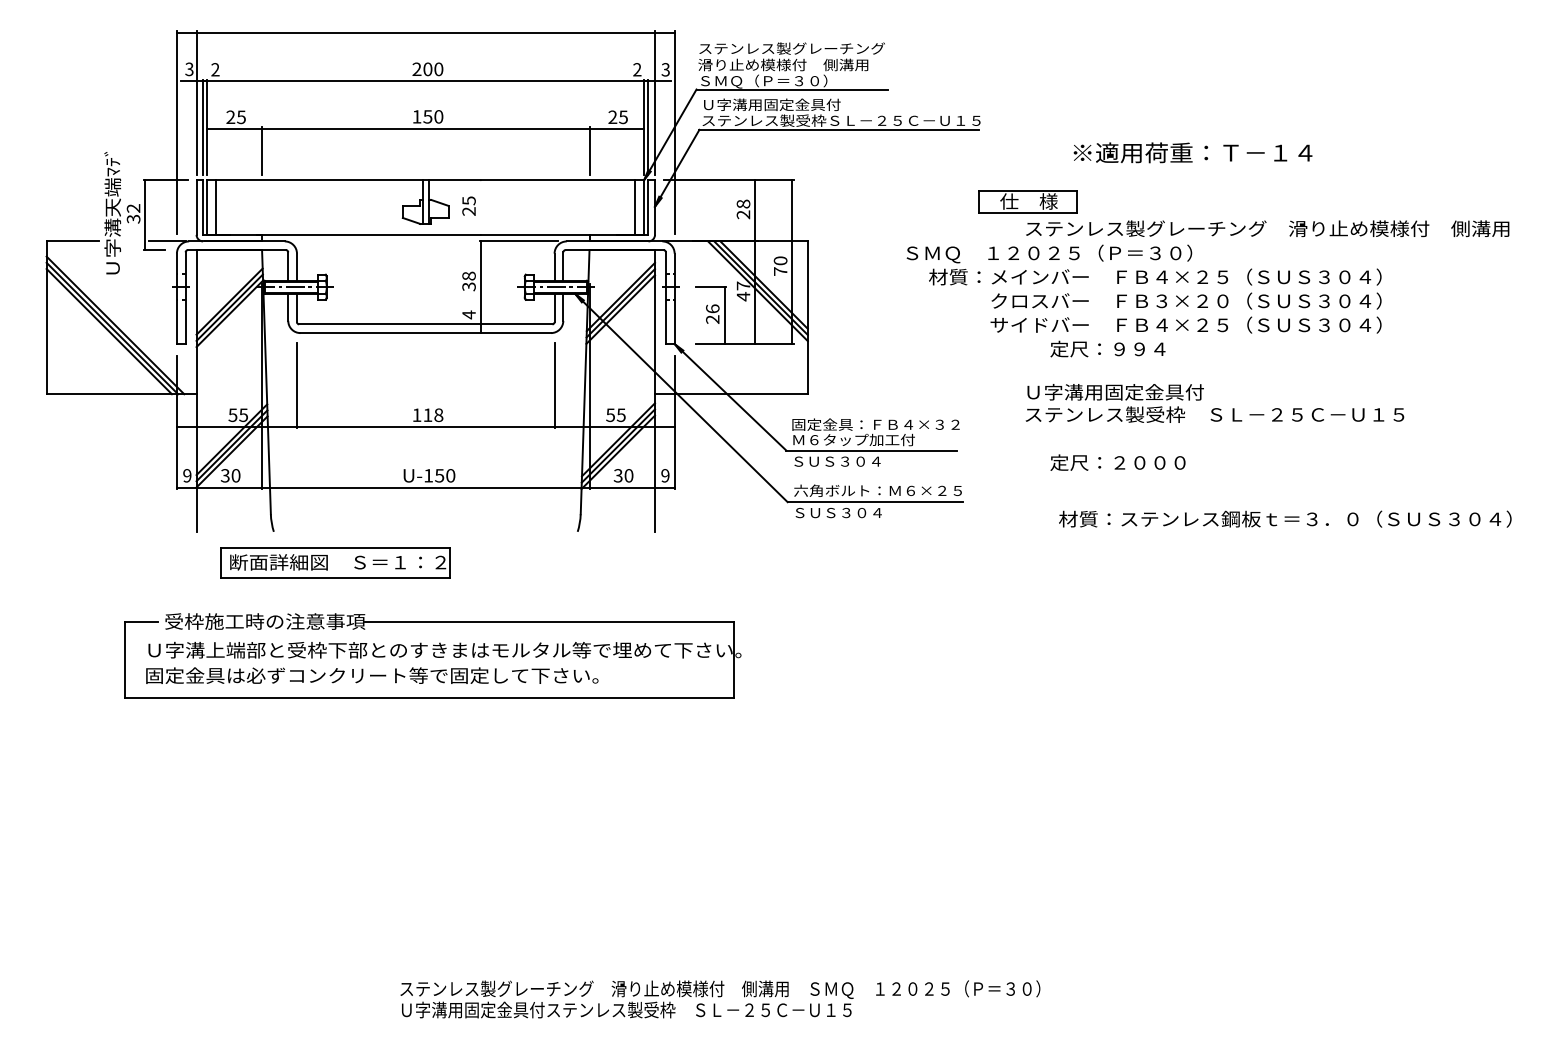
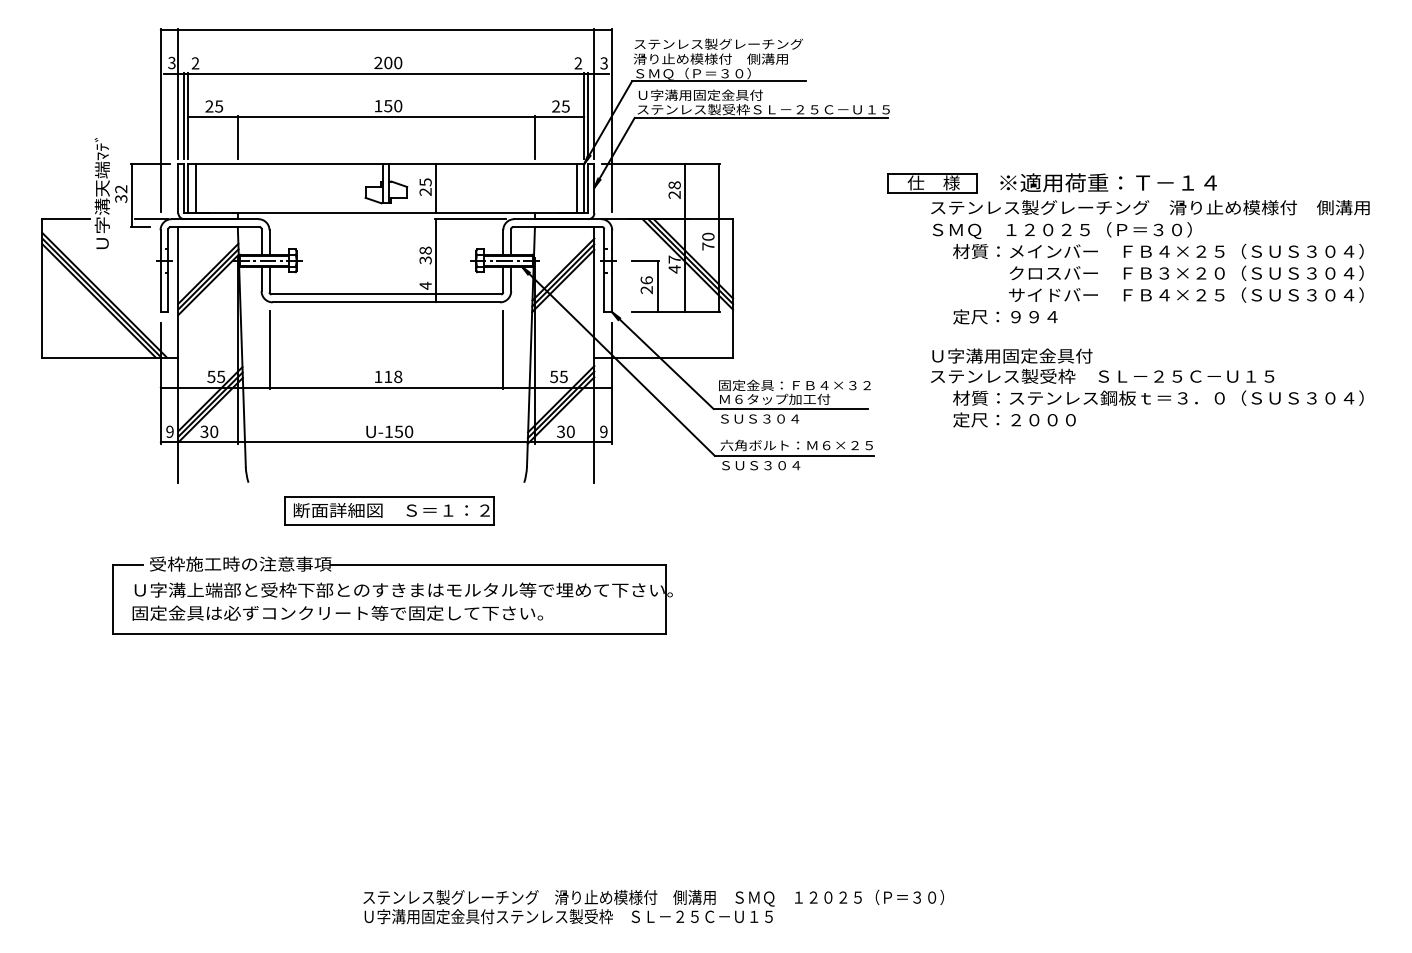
text: (1192, 152) -> (1108, 182), moved
line: (481, 207) -> (436, 188), added
text: (1143, 289) -> (1147, 262), moved
text: (1285, 518) -> (1158, 397), moved
part: (335, 562) -> (389, 510), moved

